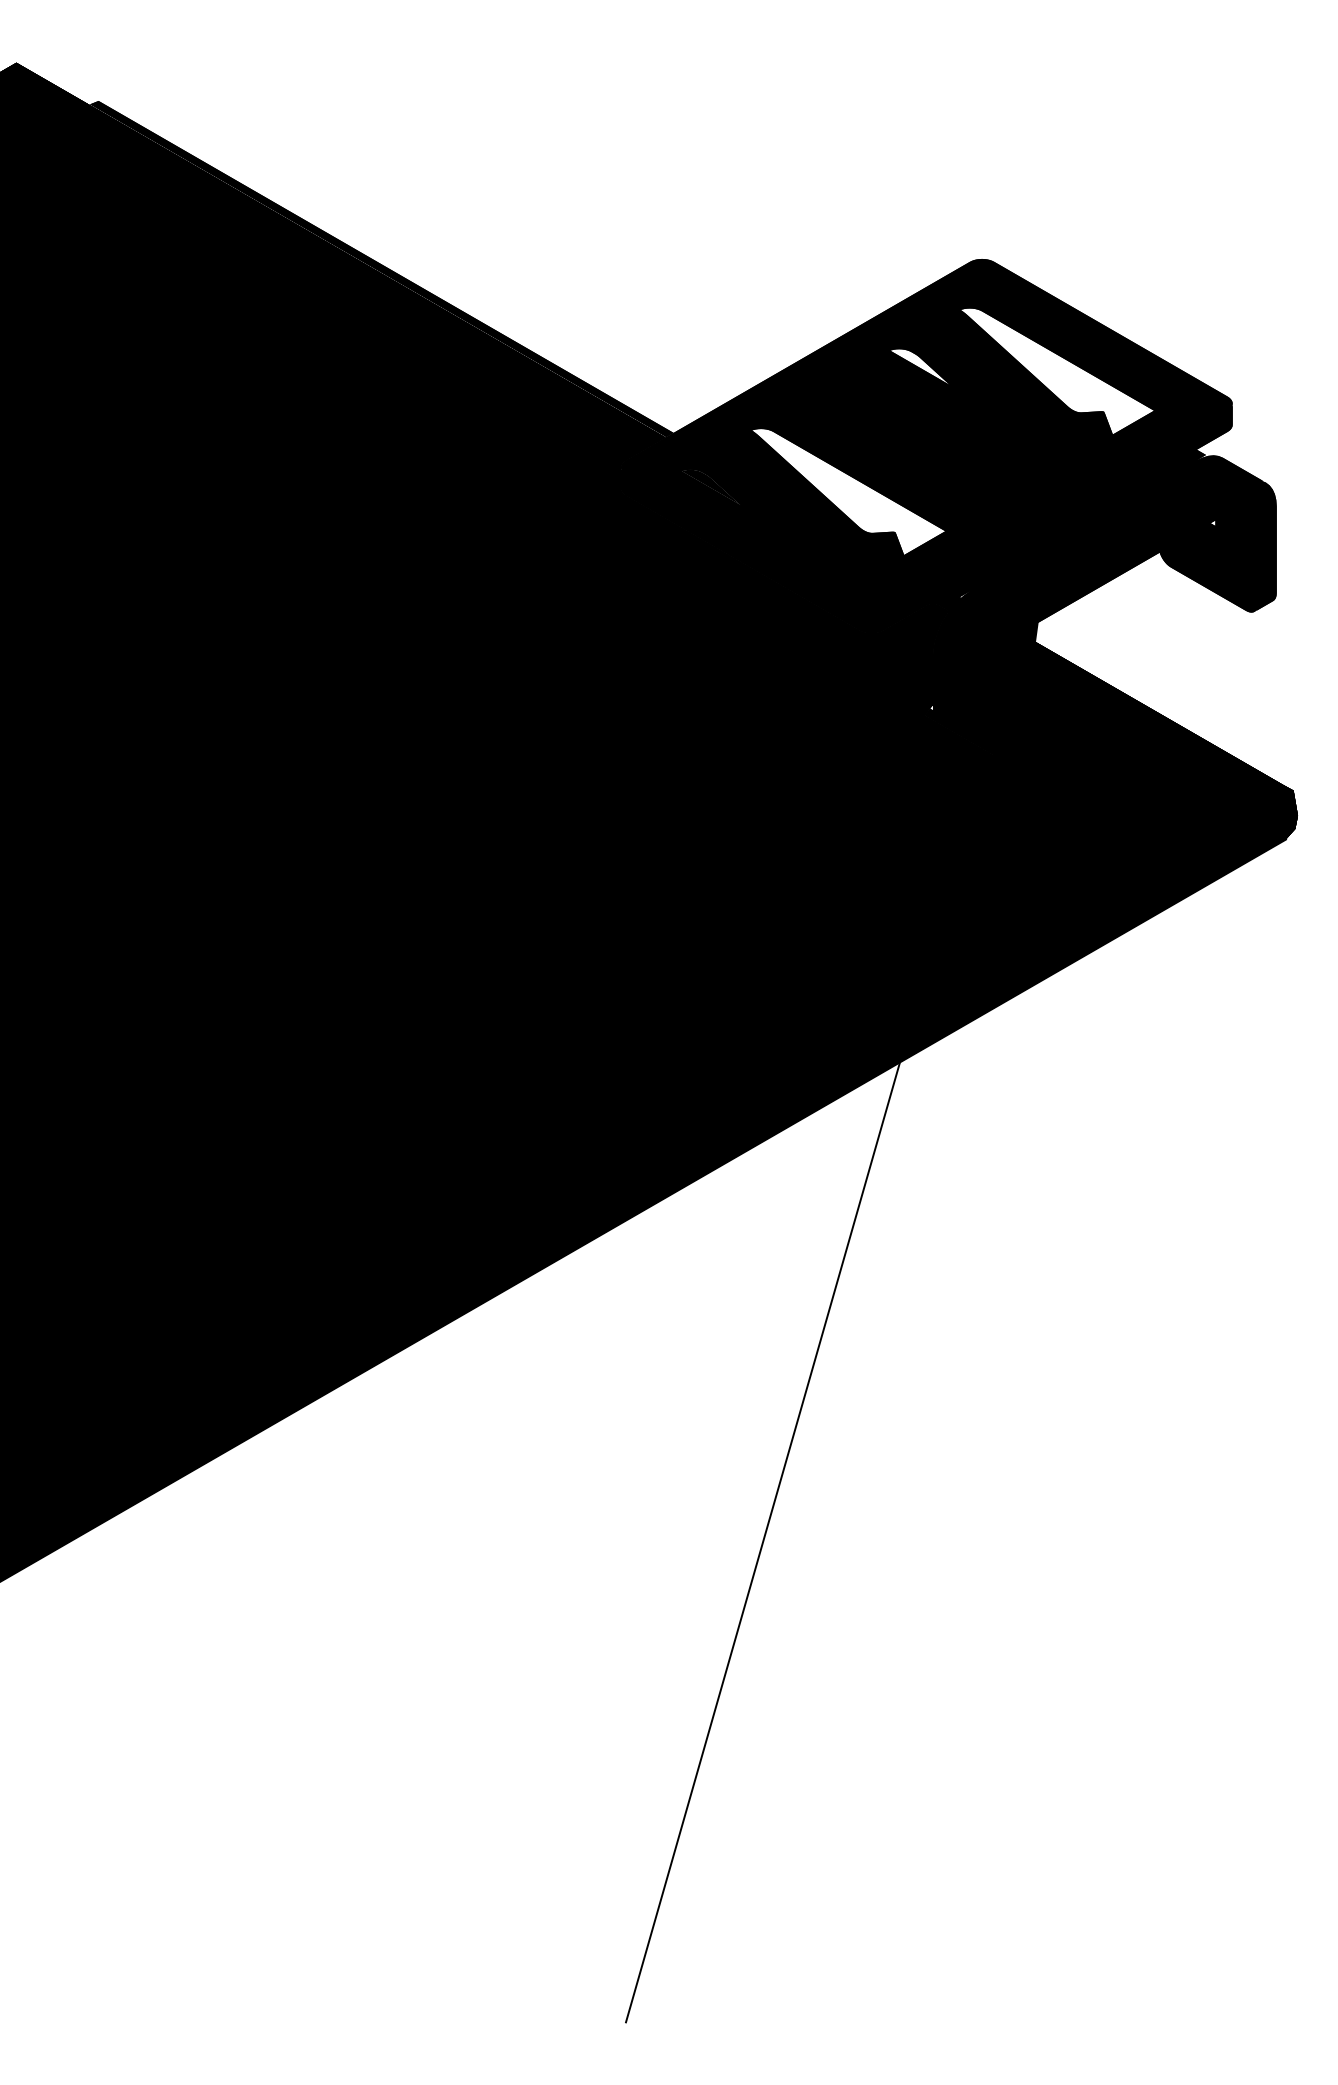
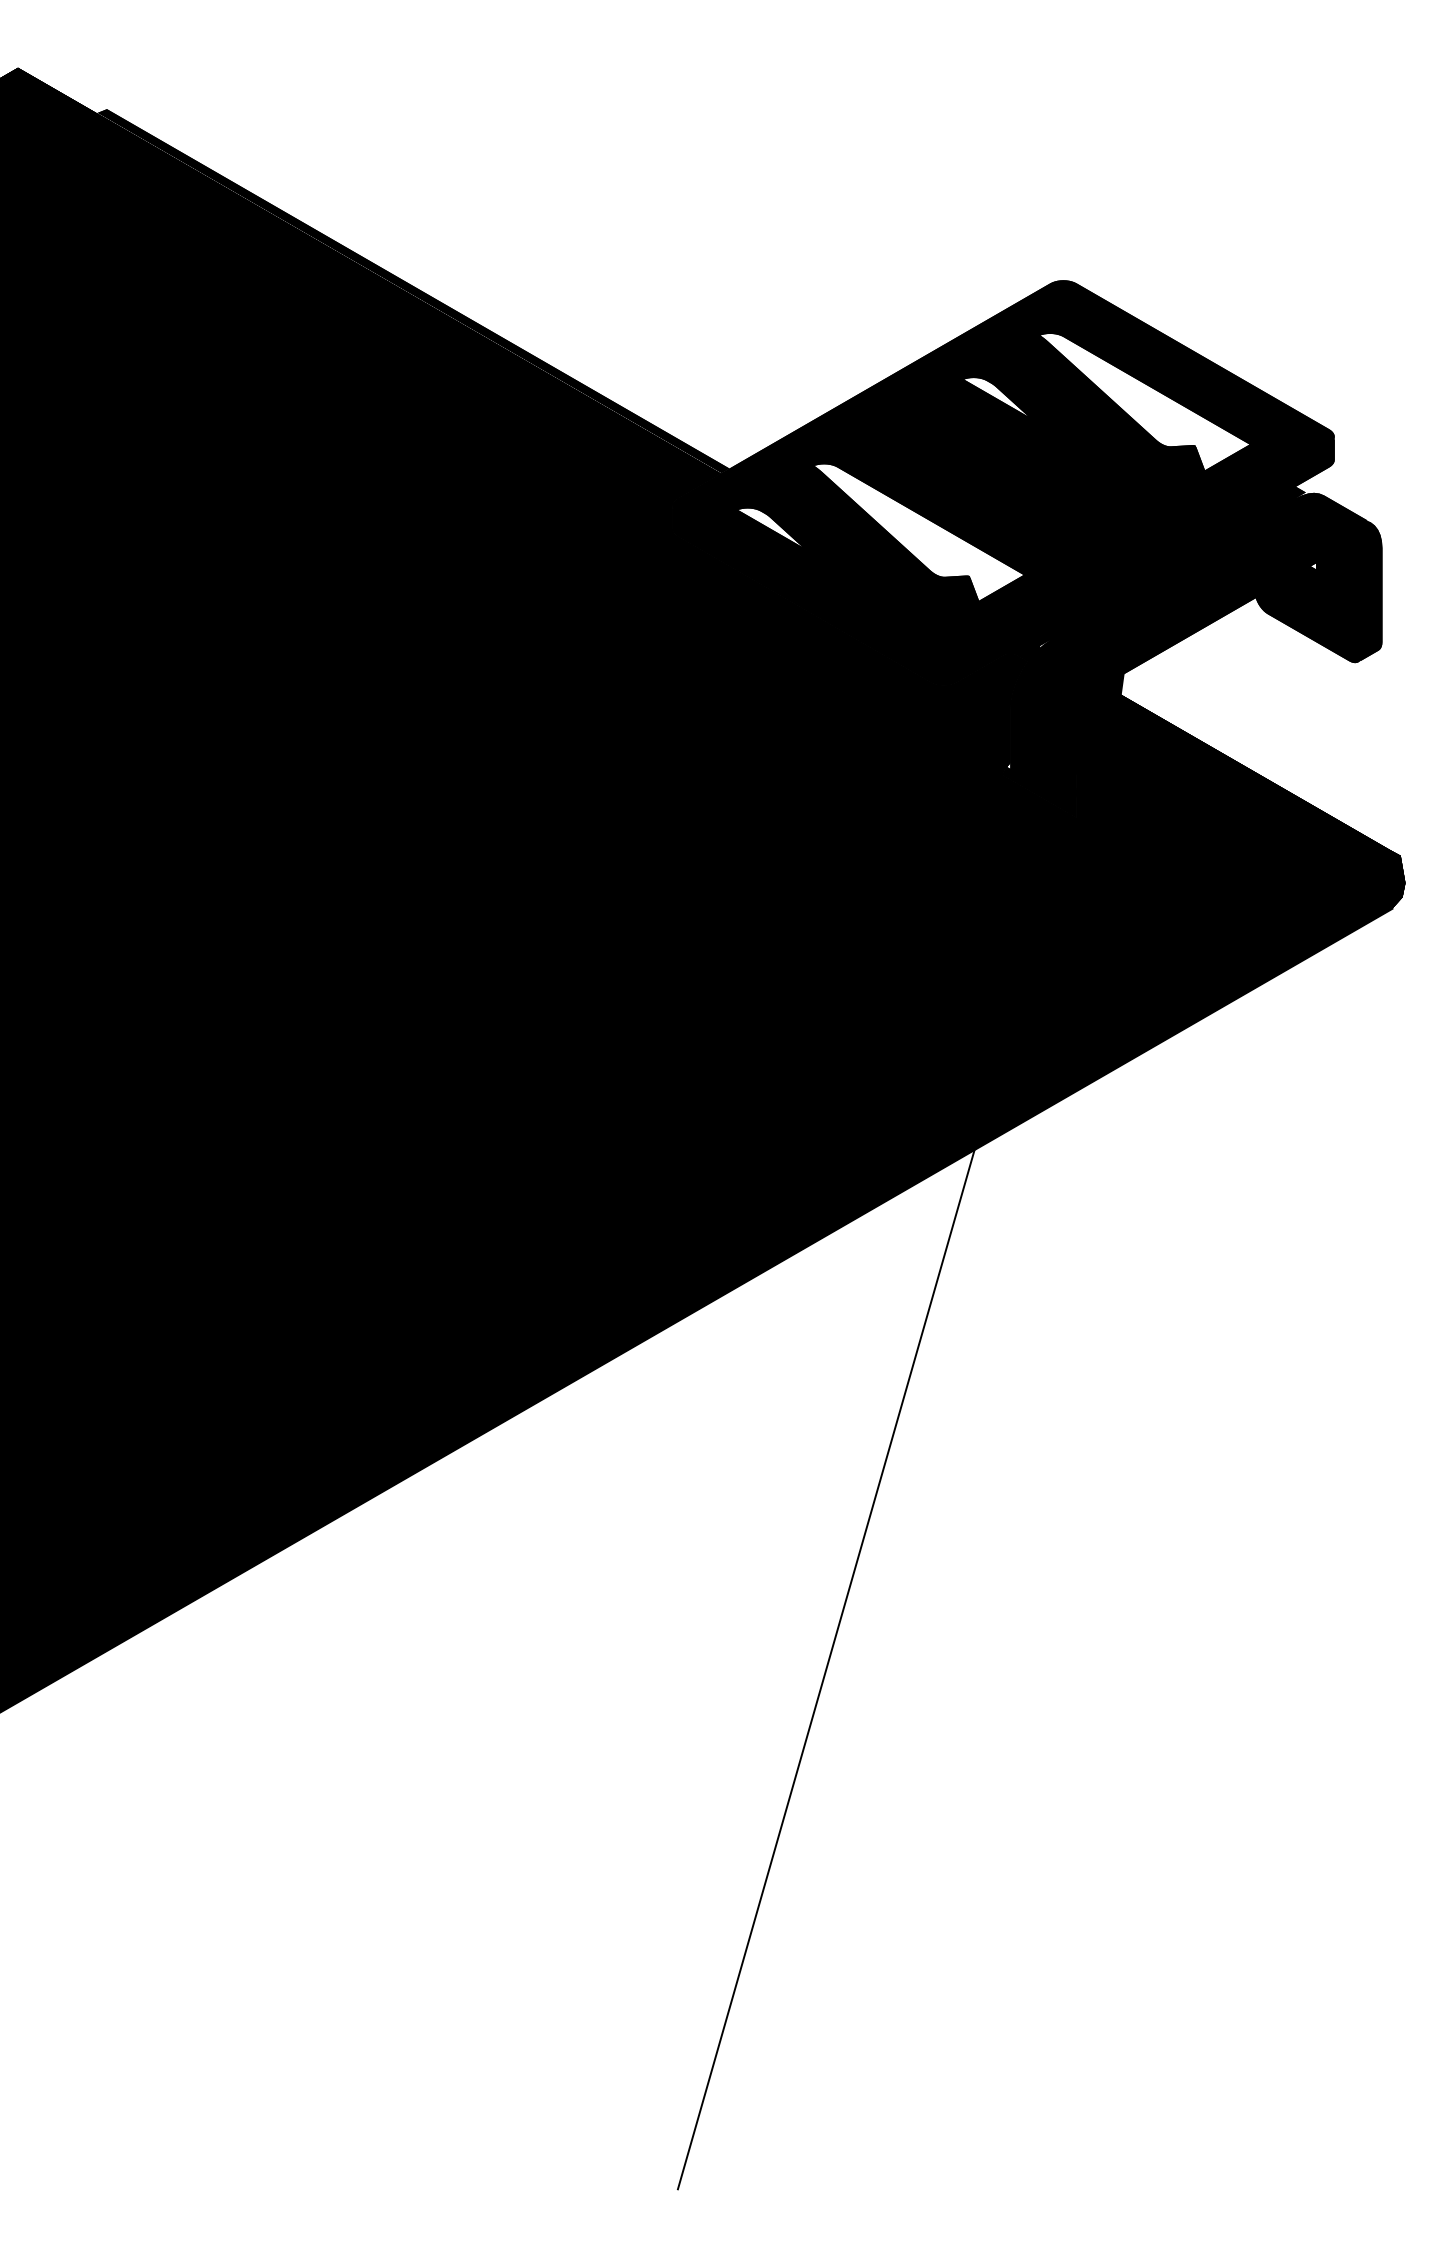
fill: (711, 487) -> (770, 527), removed

